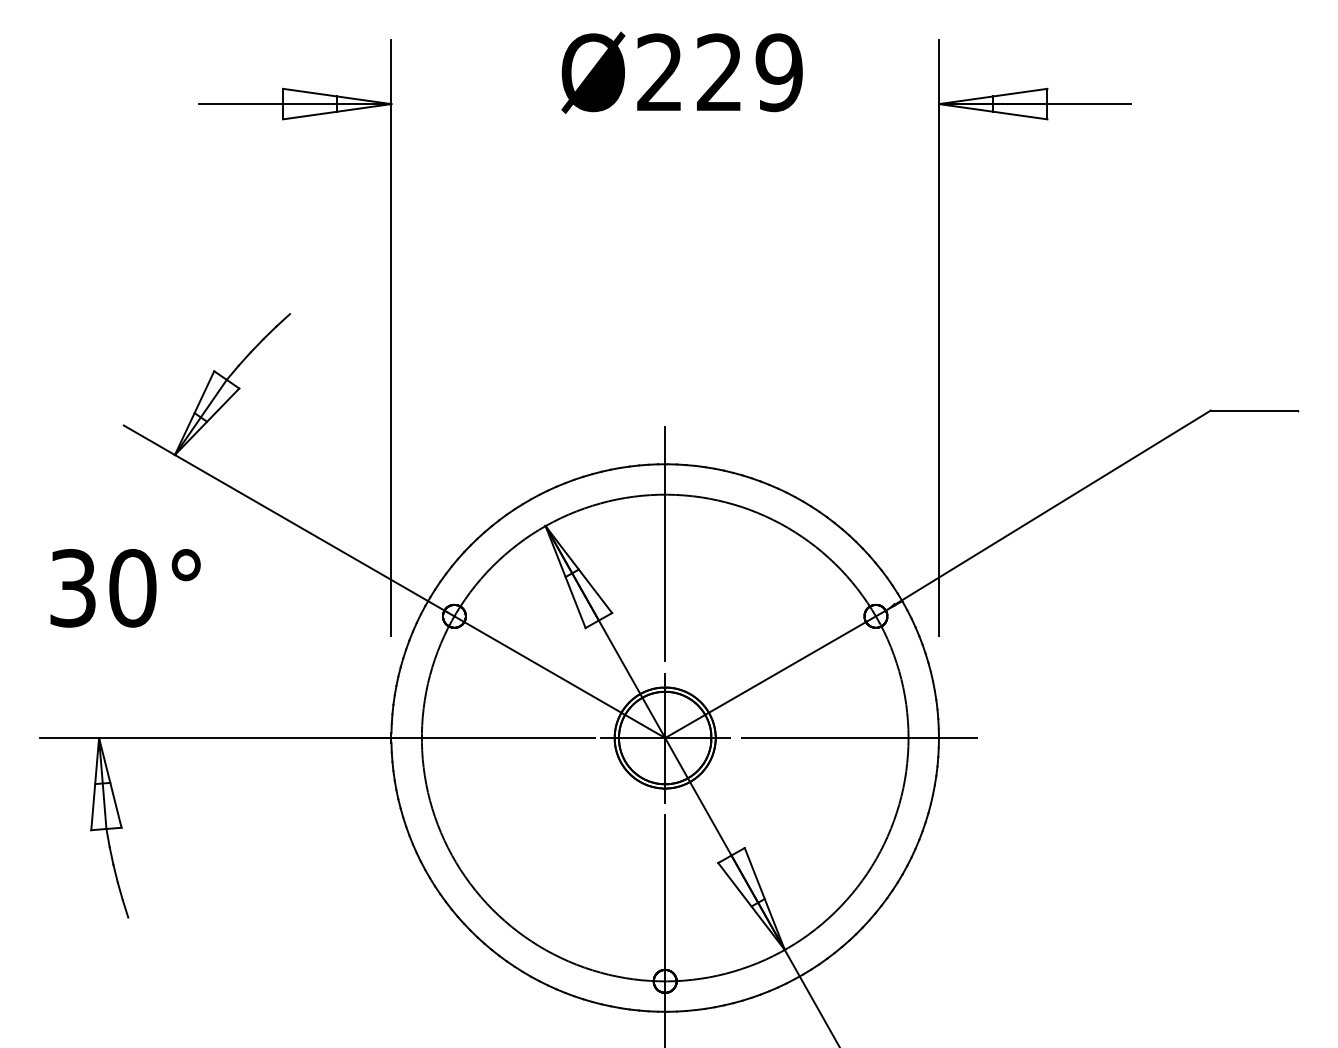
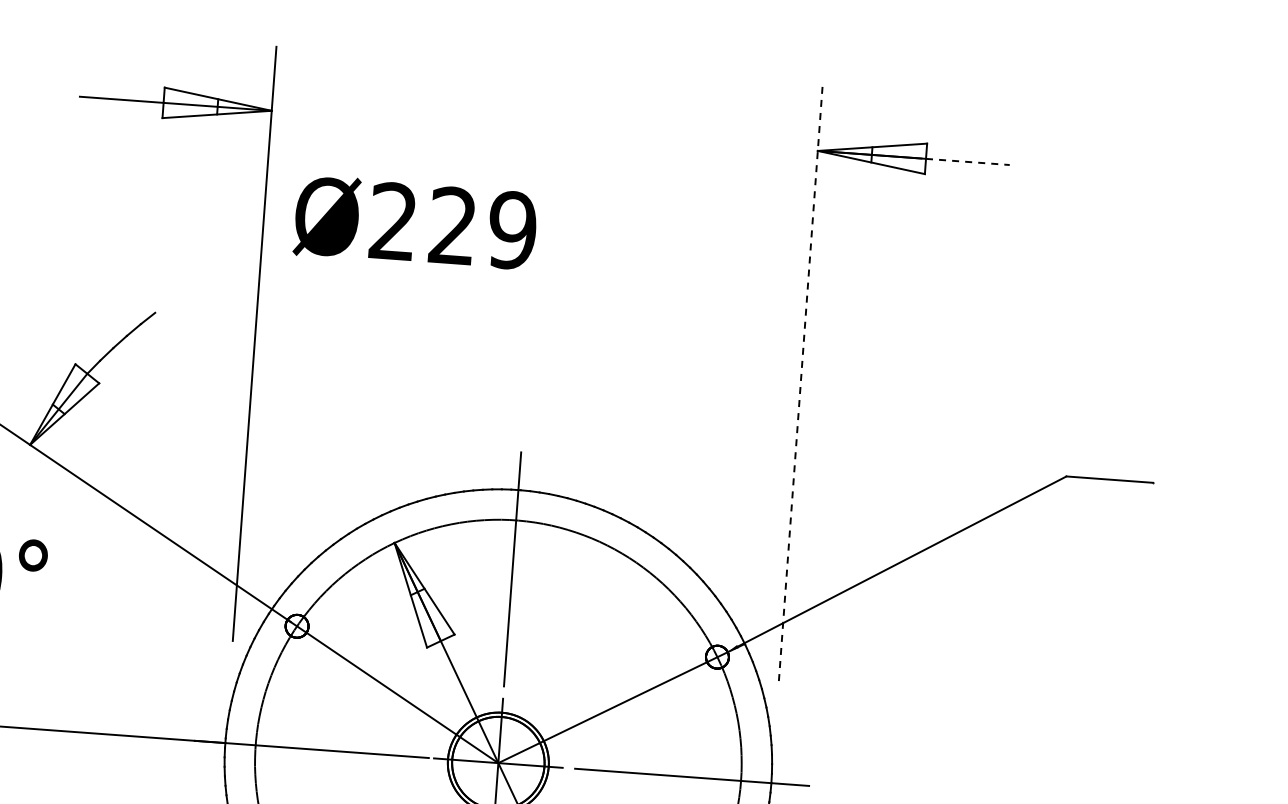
text: (681, 72) -> (415, 223), moved
line: (1089, 104) -> (967, 162), solid -> dashed
line: (938, 337) -> (800, 383), solid -> dashed

